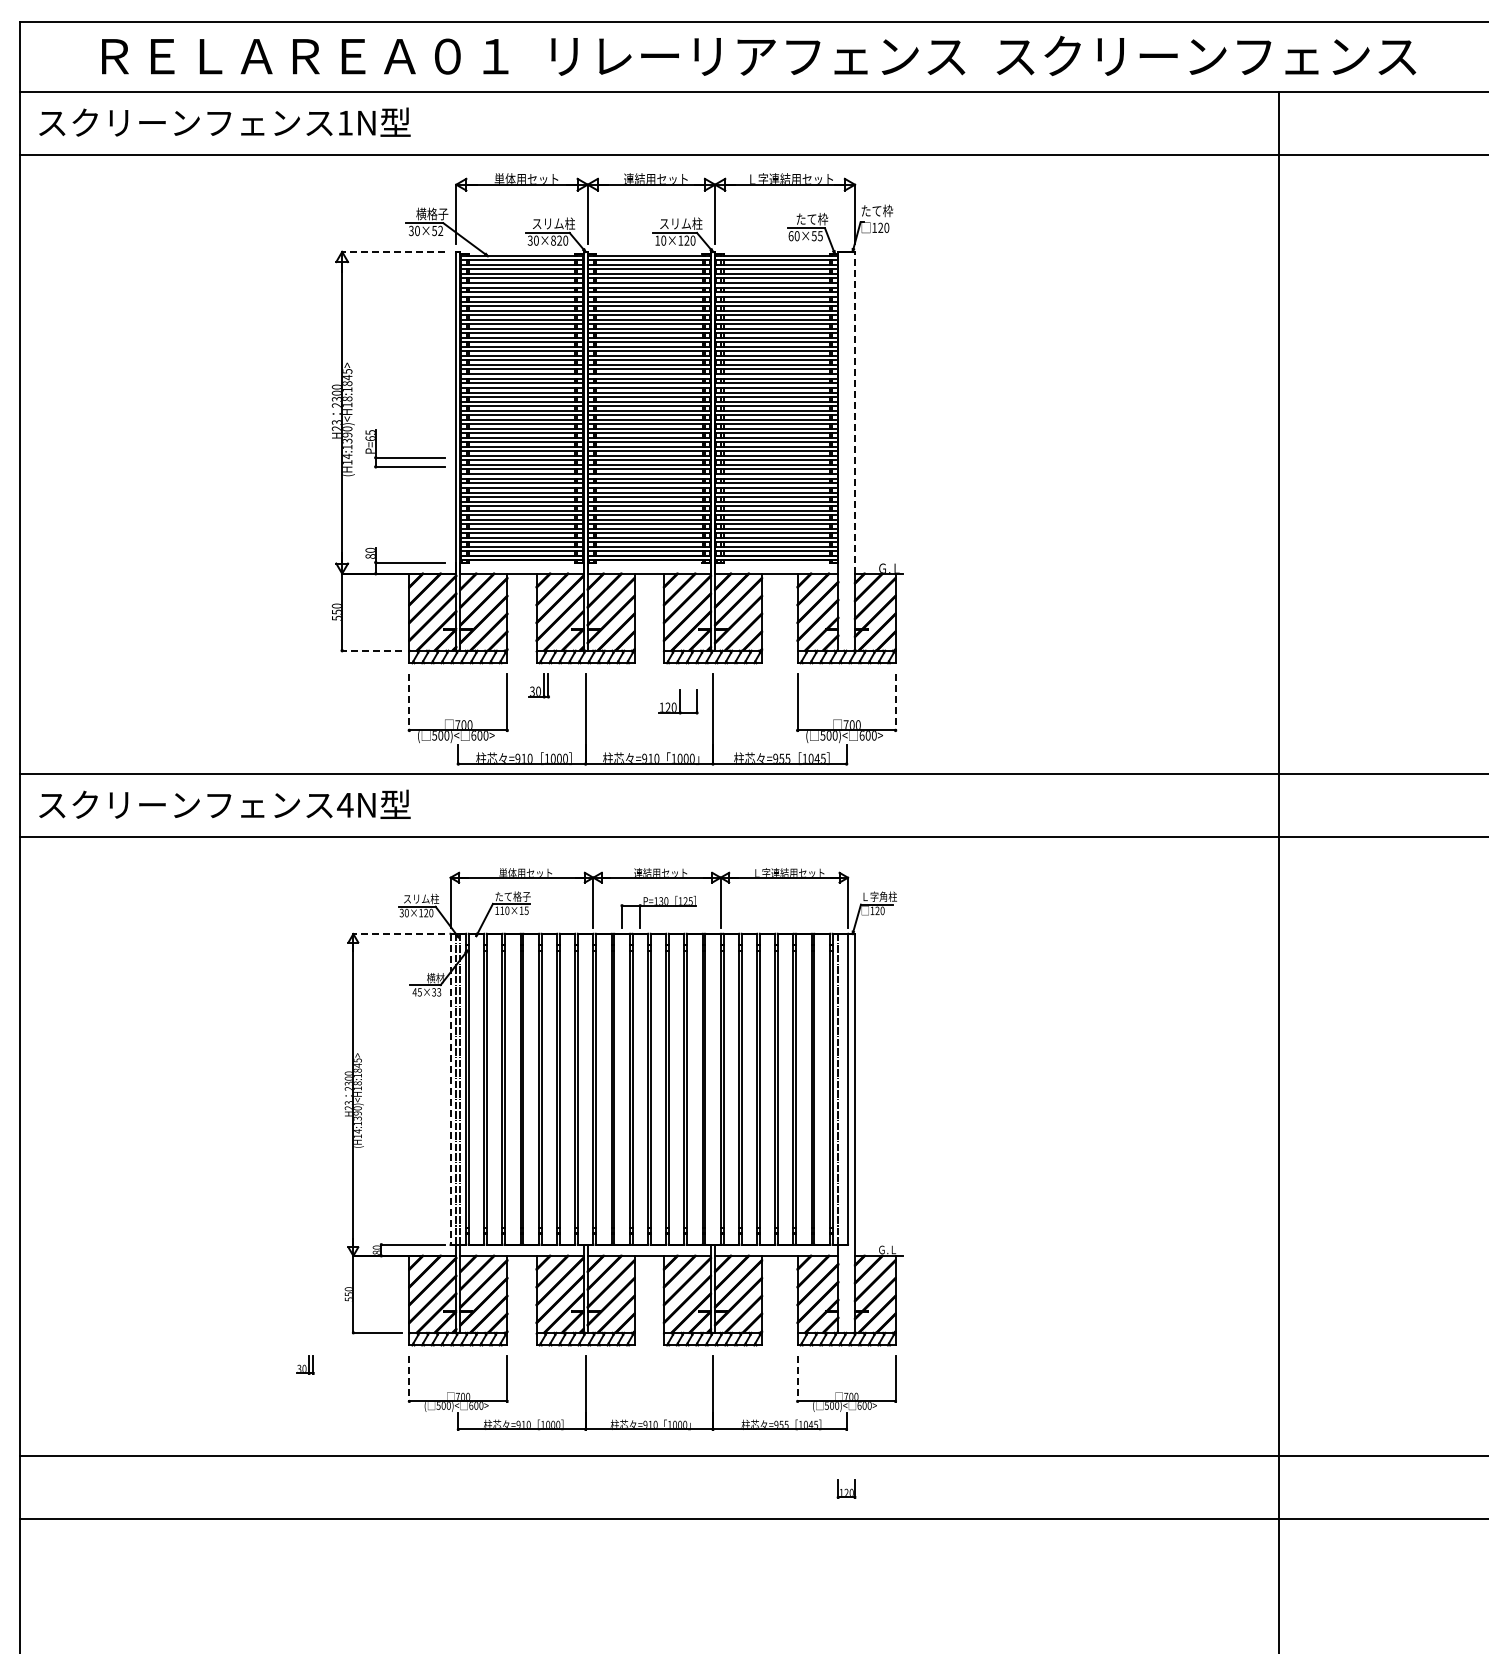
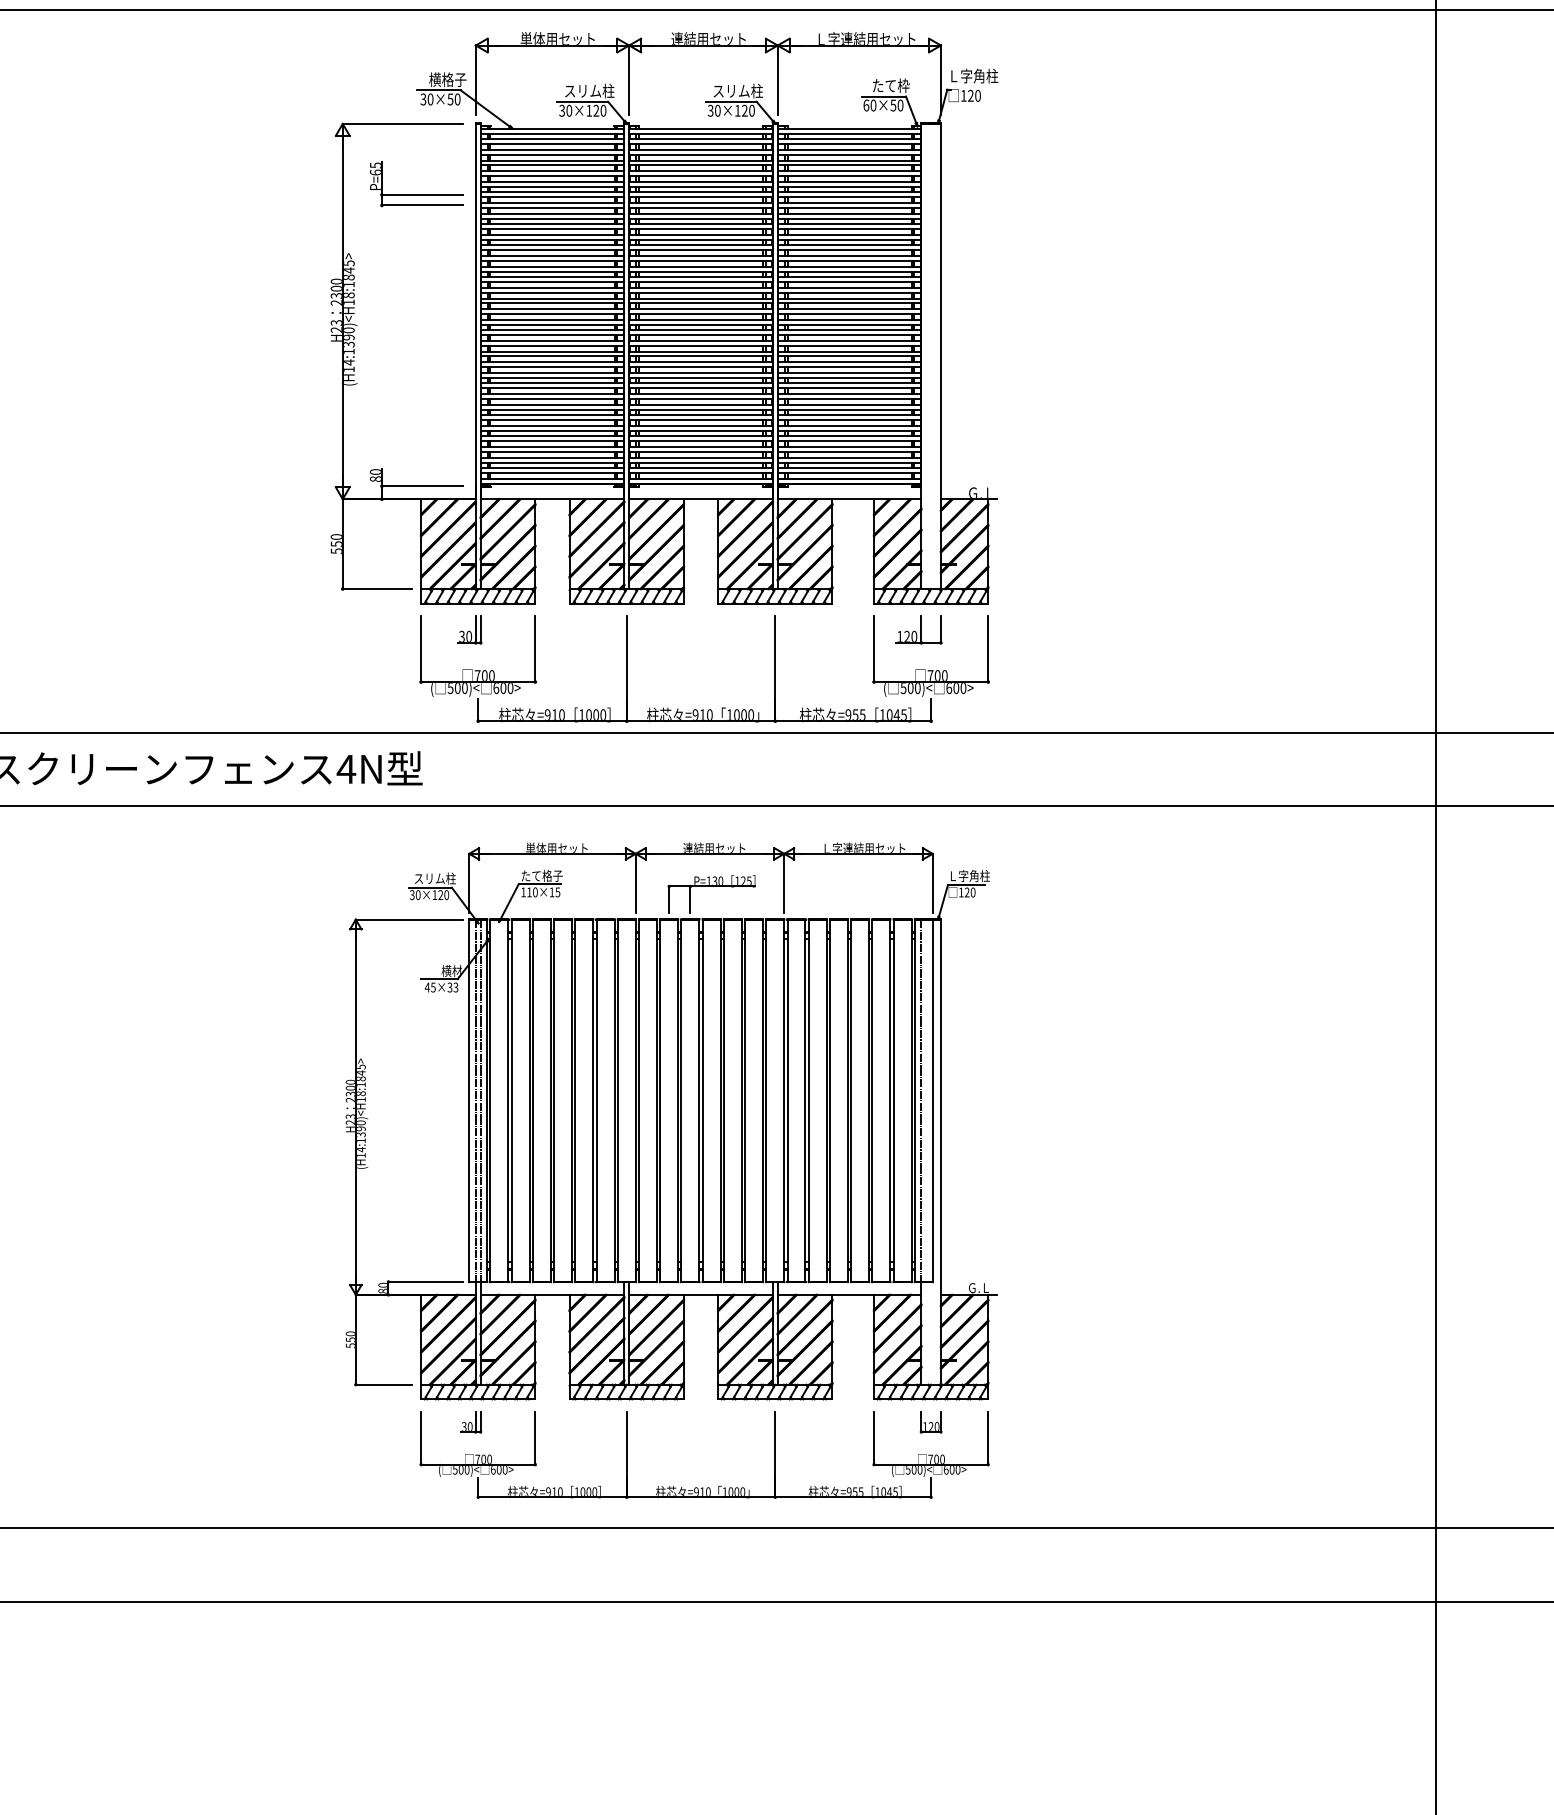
text: (882, 210) -> (972, 75), たて枠 -> Ｌ字角柱
text: (440, 231) -> (457, 100), 30×52 -> 30×50
text: (820, 236) -> (900, 105), 60×55 -> 60×50
text: (553, 240) -> (589, 110), 30×820 -> 30×120
text: (657, 240) -> (710, 110), 10×120 -> 30×120
line: (392, 251) -> (401, 123), dashed -> solid
line: (855, 412) -> (941, 311), dashed -> solid
part: (405, 457) -> (416, 194), moved
line: (371, 650) -> (376, 588), dashed -> solid
part: (538, 685) -> (469, 629), moved
part: (678, 701) -> (919, 629), moved
line: (409, 702) -> (421, 649), dashed -> solid
line: (895, 702) -> (988, 649), dashed -> solid
line: (399, 934) -> (409, 920), dashed -> solid
line: (450, 1089) -> (469, 1100), dashed -> solid
part: (305, 1364) -> (471, 1421), moved
line: (409, 1378) -> (421, 1437), dashed -> solid
line: (797, 1378) -> (873, 1437), dashed -> solid
part: (846, 1488) -> (930, 1421), moved

